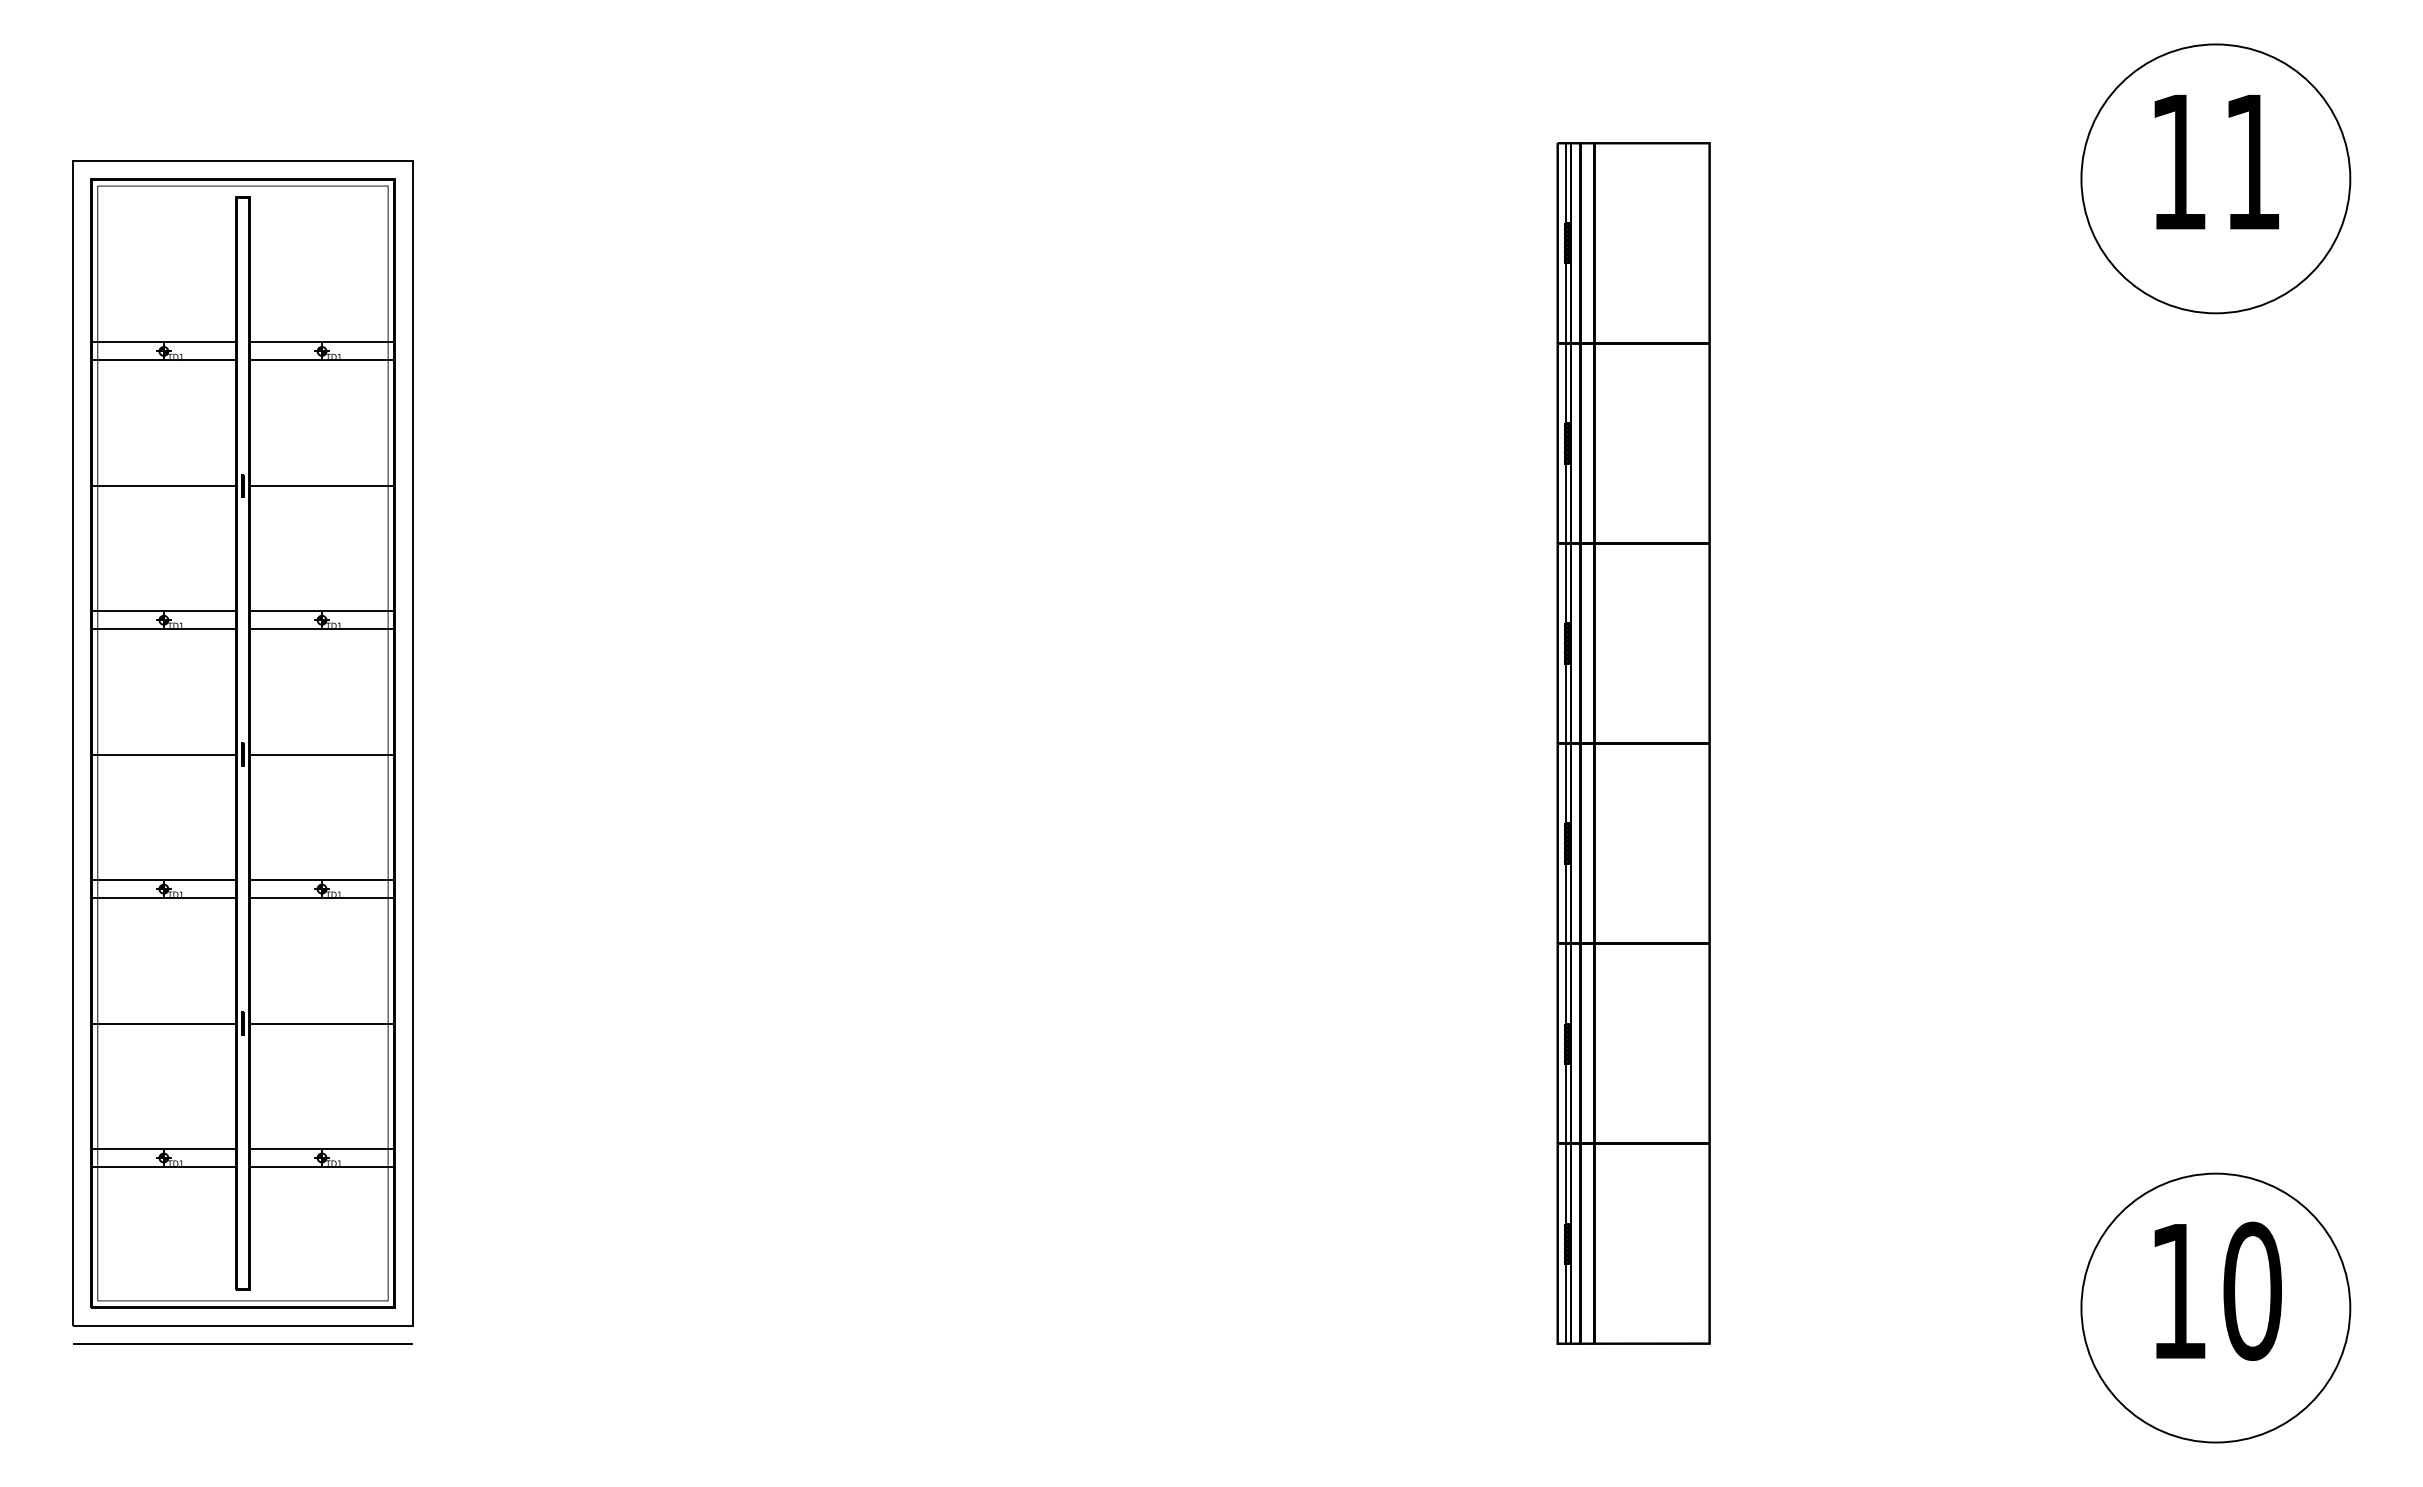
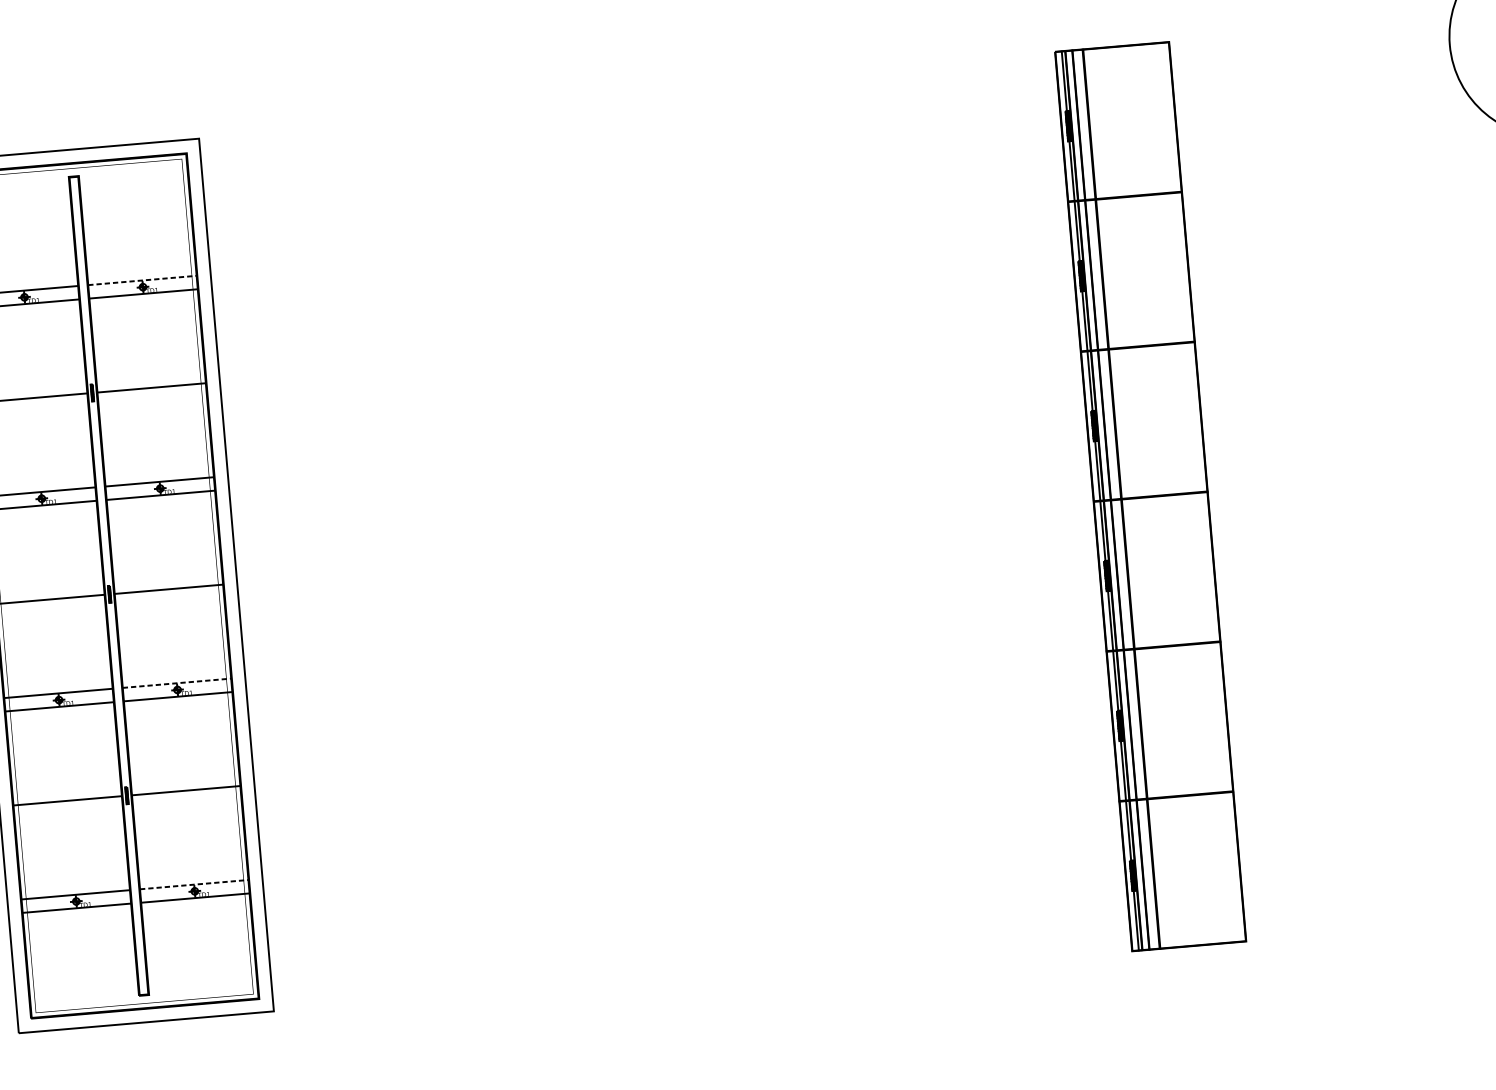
line: (322, 342) -> (142, 280), solid -> dashed
line: (322, 880) -> (177, 683), solid -> dashed
line: (322, 1149) -> (194, 884), solid -> dashed
line: (242, 1343) -> (147, 1035), removed

